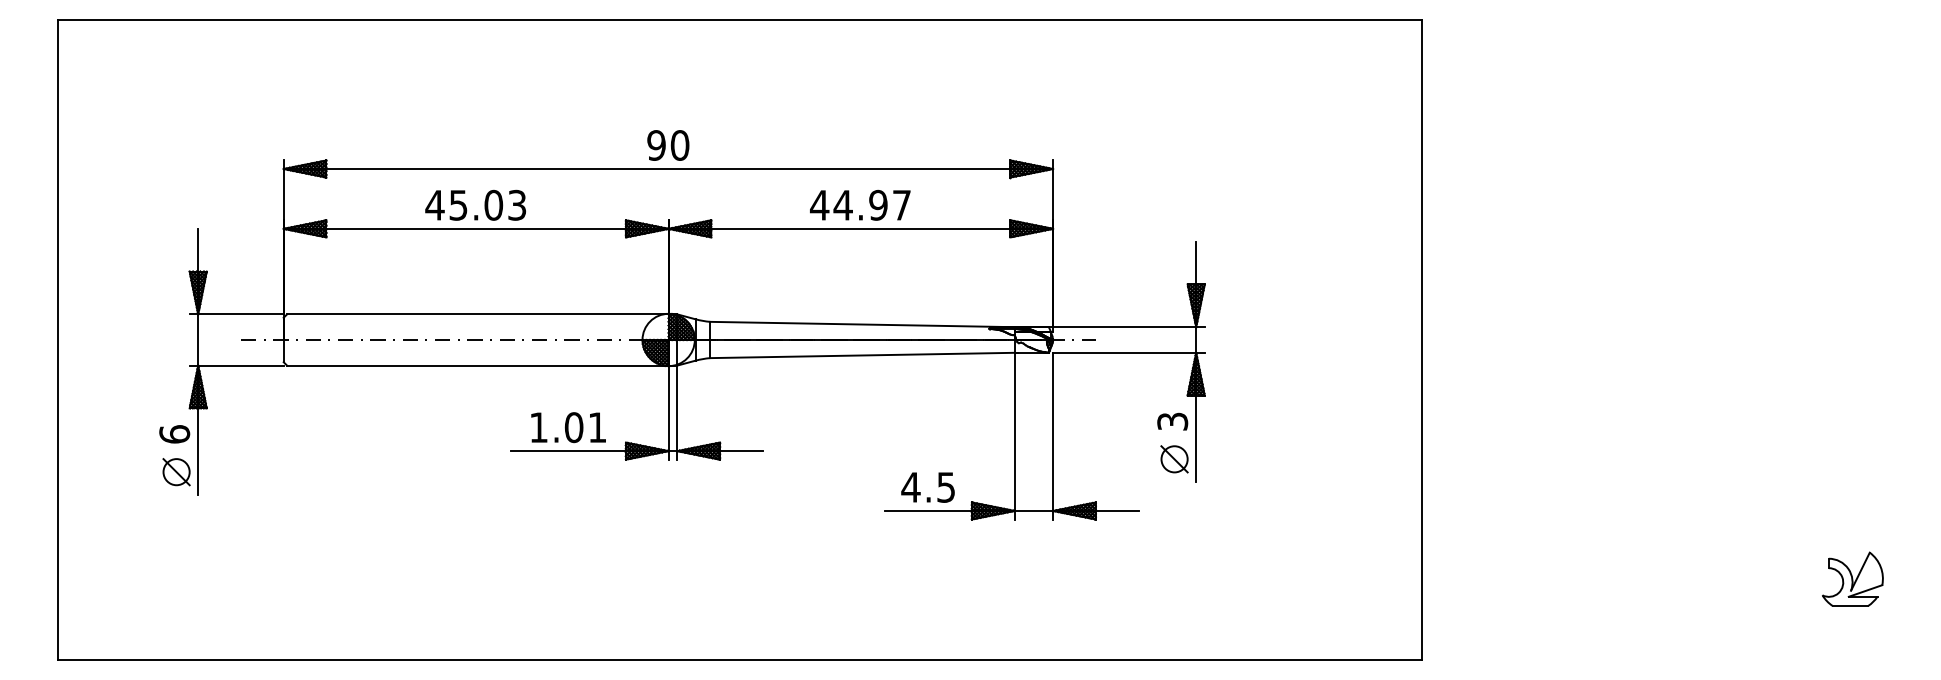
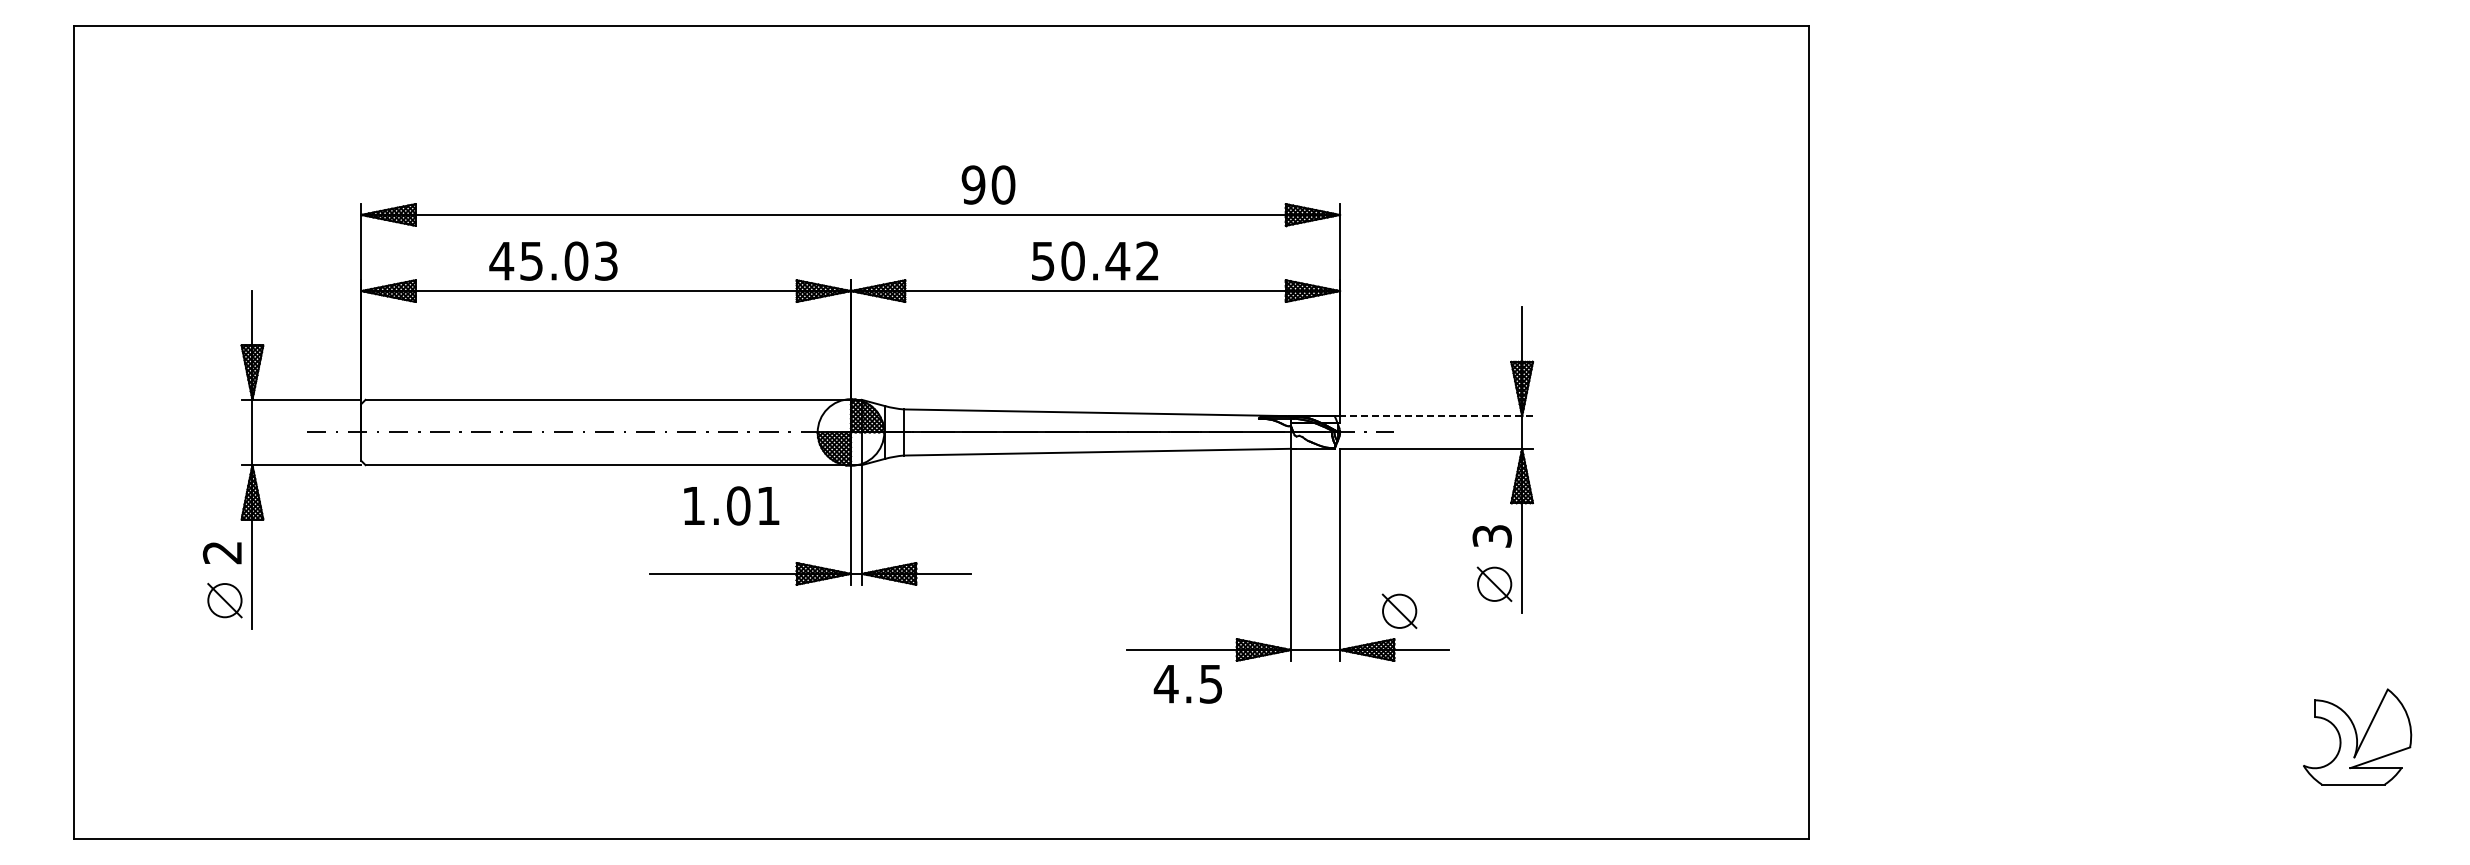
text: (668, 145) -> (988, 184), moved
text: (475, 204) -> (553, 260), moved
text: (860, 204) -> (1094, 260), 44.97 -> 50.42
line: (1128, 327) -> (1436, 416), solid -> dashed
text: (568, 427) -> (731, 505), moved
text: (174, 434) -> (222, 552), 6 -> 2
part: (1099, 479) -> (1399, 610), added
text: (927, 487) -> (1187, 684), moved
part: (1852, 578) -> (2357, 736), size x1.4

